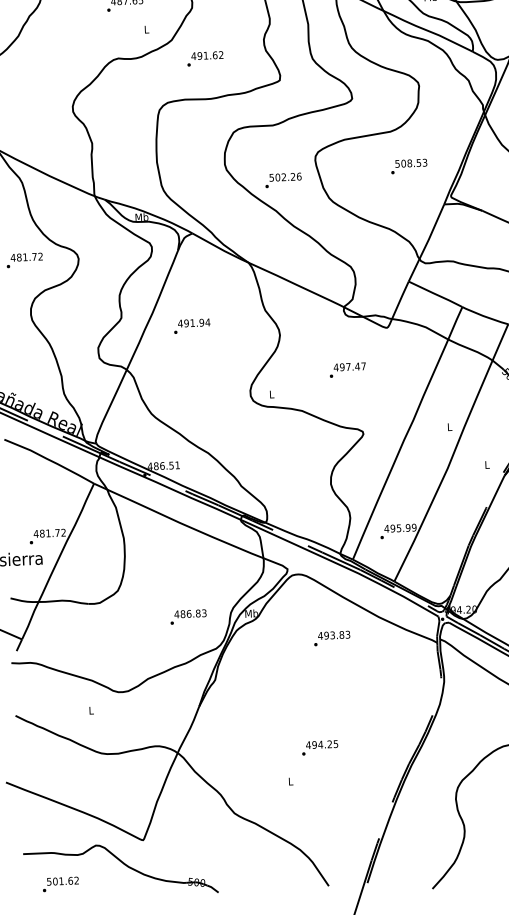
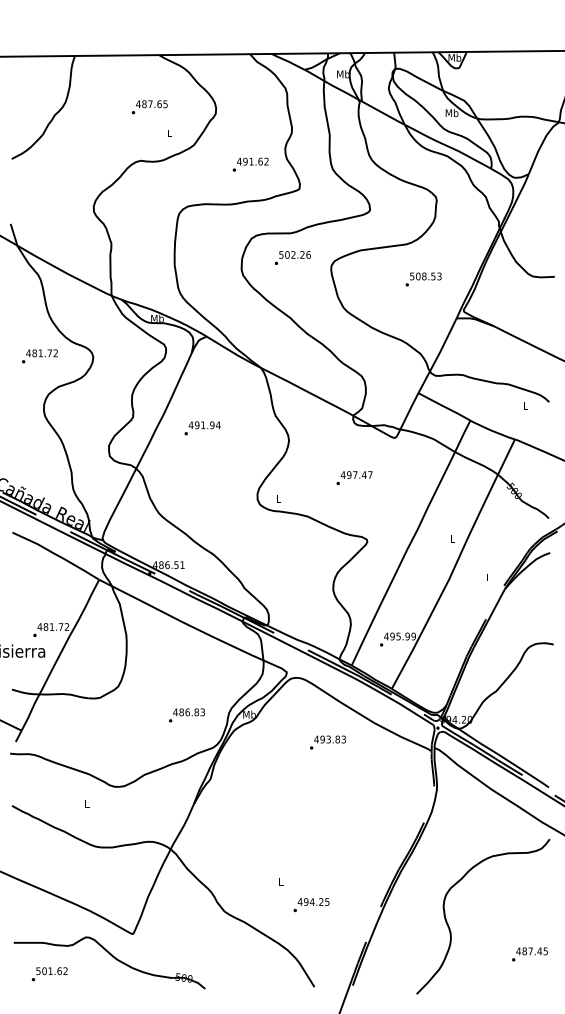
text: (205, 58) -> (250, 164), moved
text: (283, 179) -> (292, 257), moved
text: (320, 748) -> (311, 905), moved

